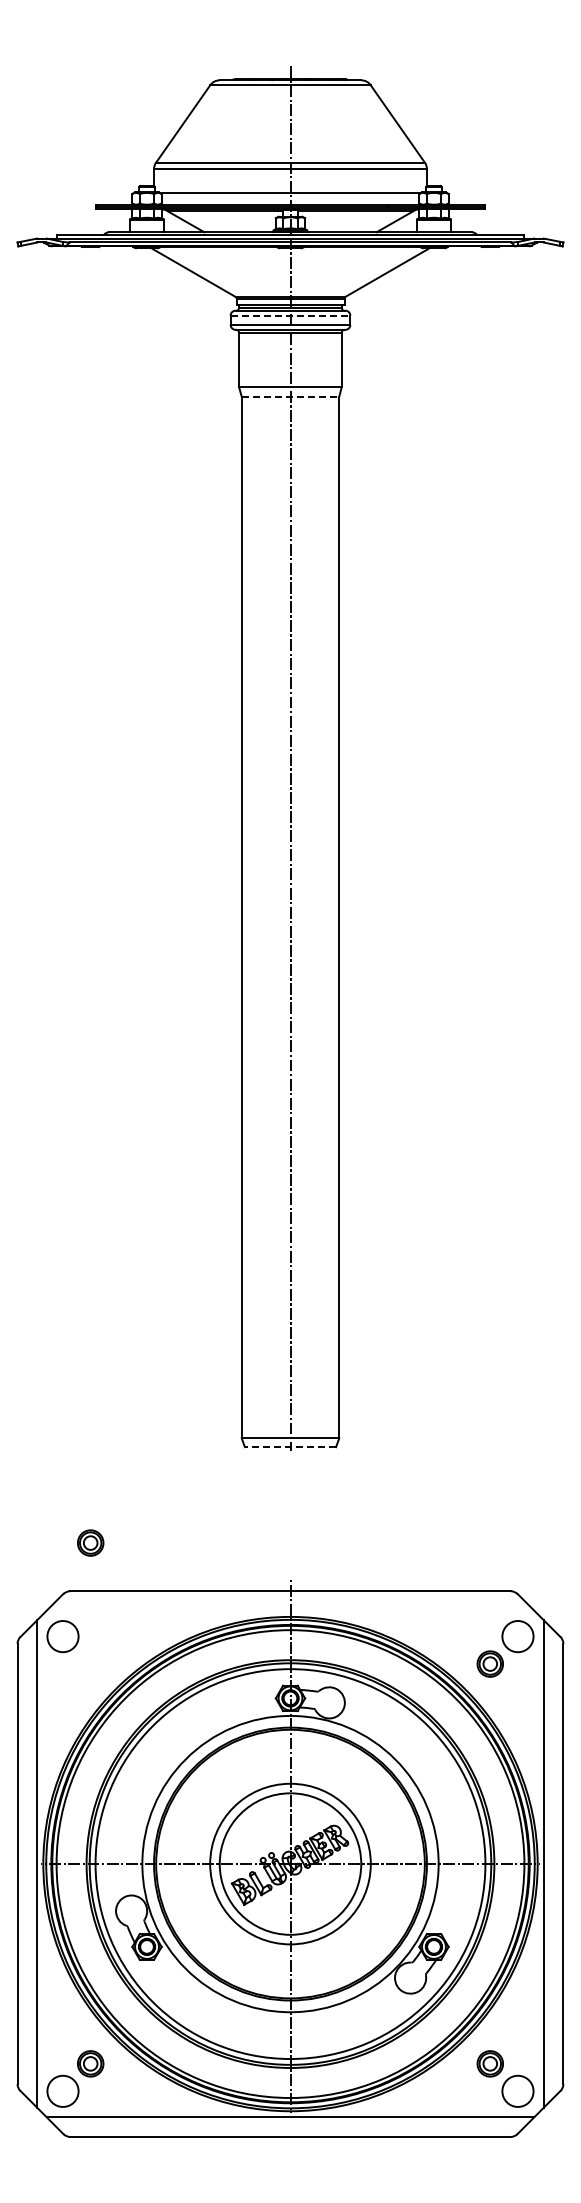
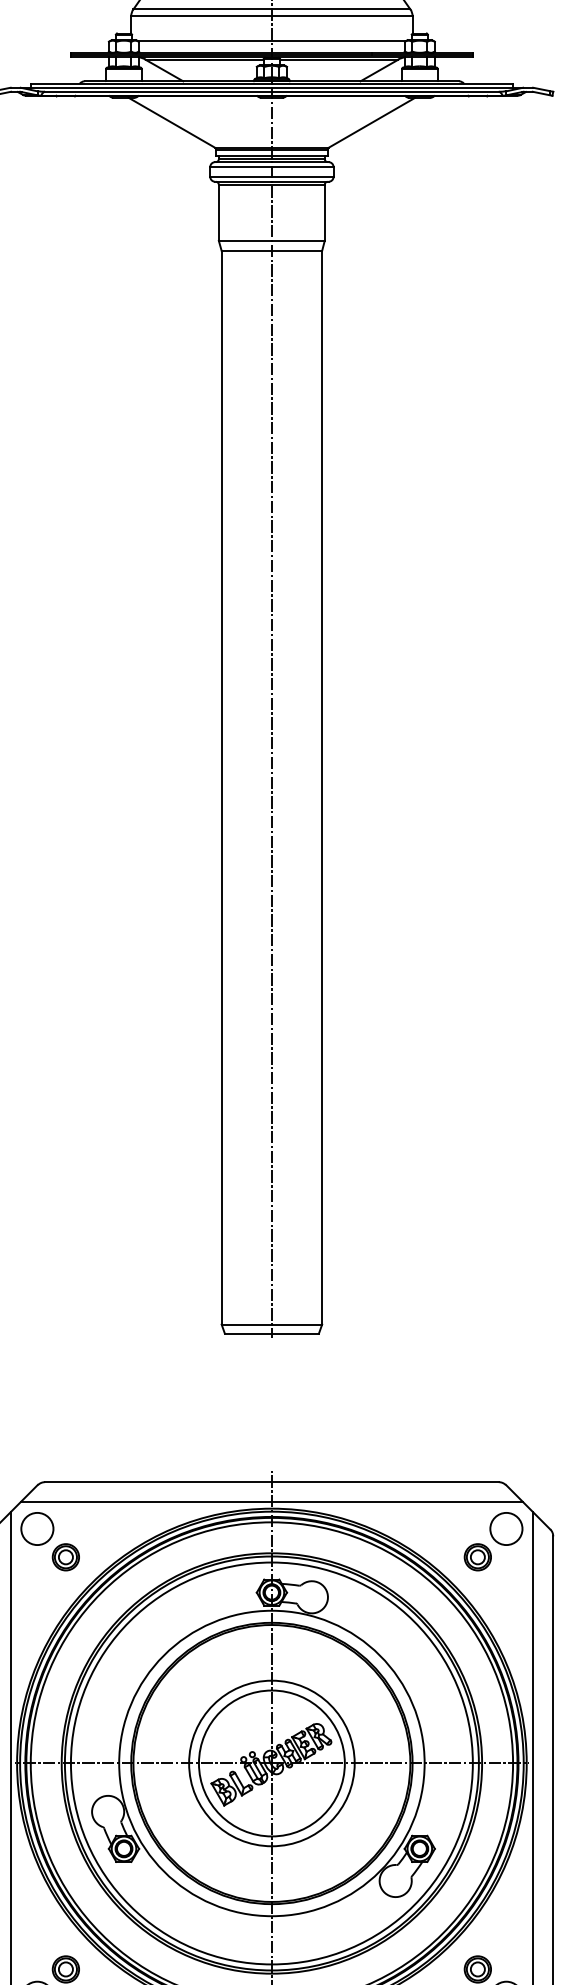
line: (290, 315) -> (271, 167), dashed -> solid
line: (290, 396) -> (271, 250), dashed -> solid
line: (290, 1447) -> (271, 1334), dashed -> solid
part: (90, 1542) -> (65, 1556), moved
line: (290, 1610) -> (271, 1502), added

